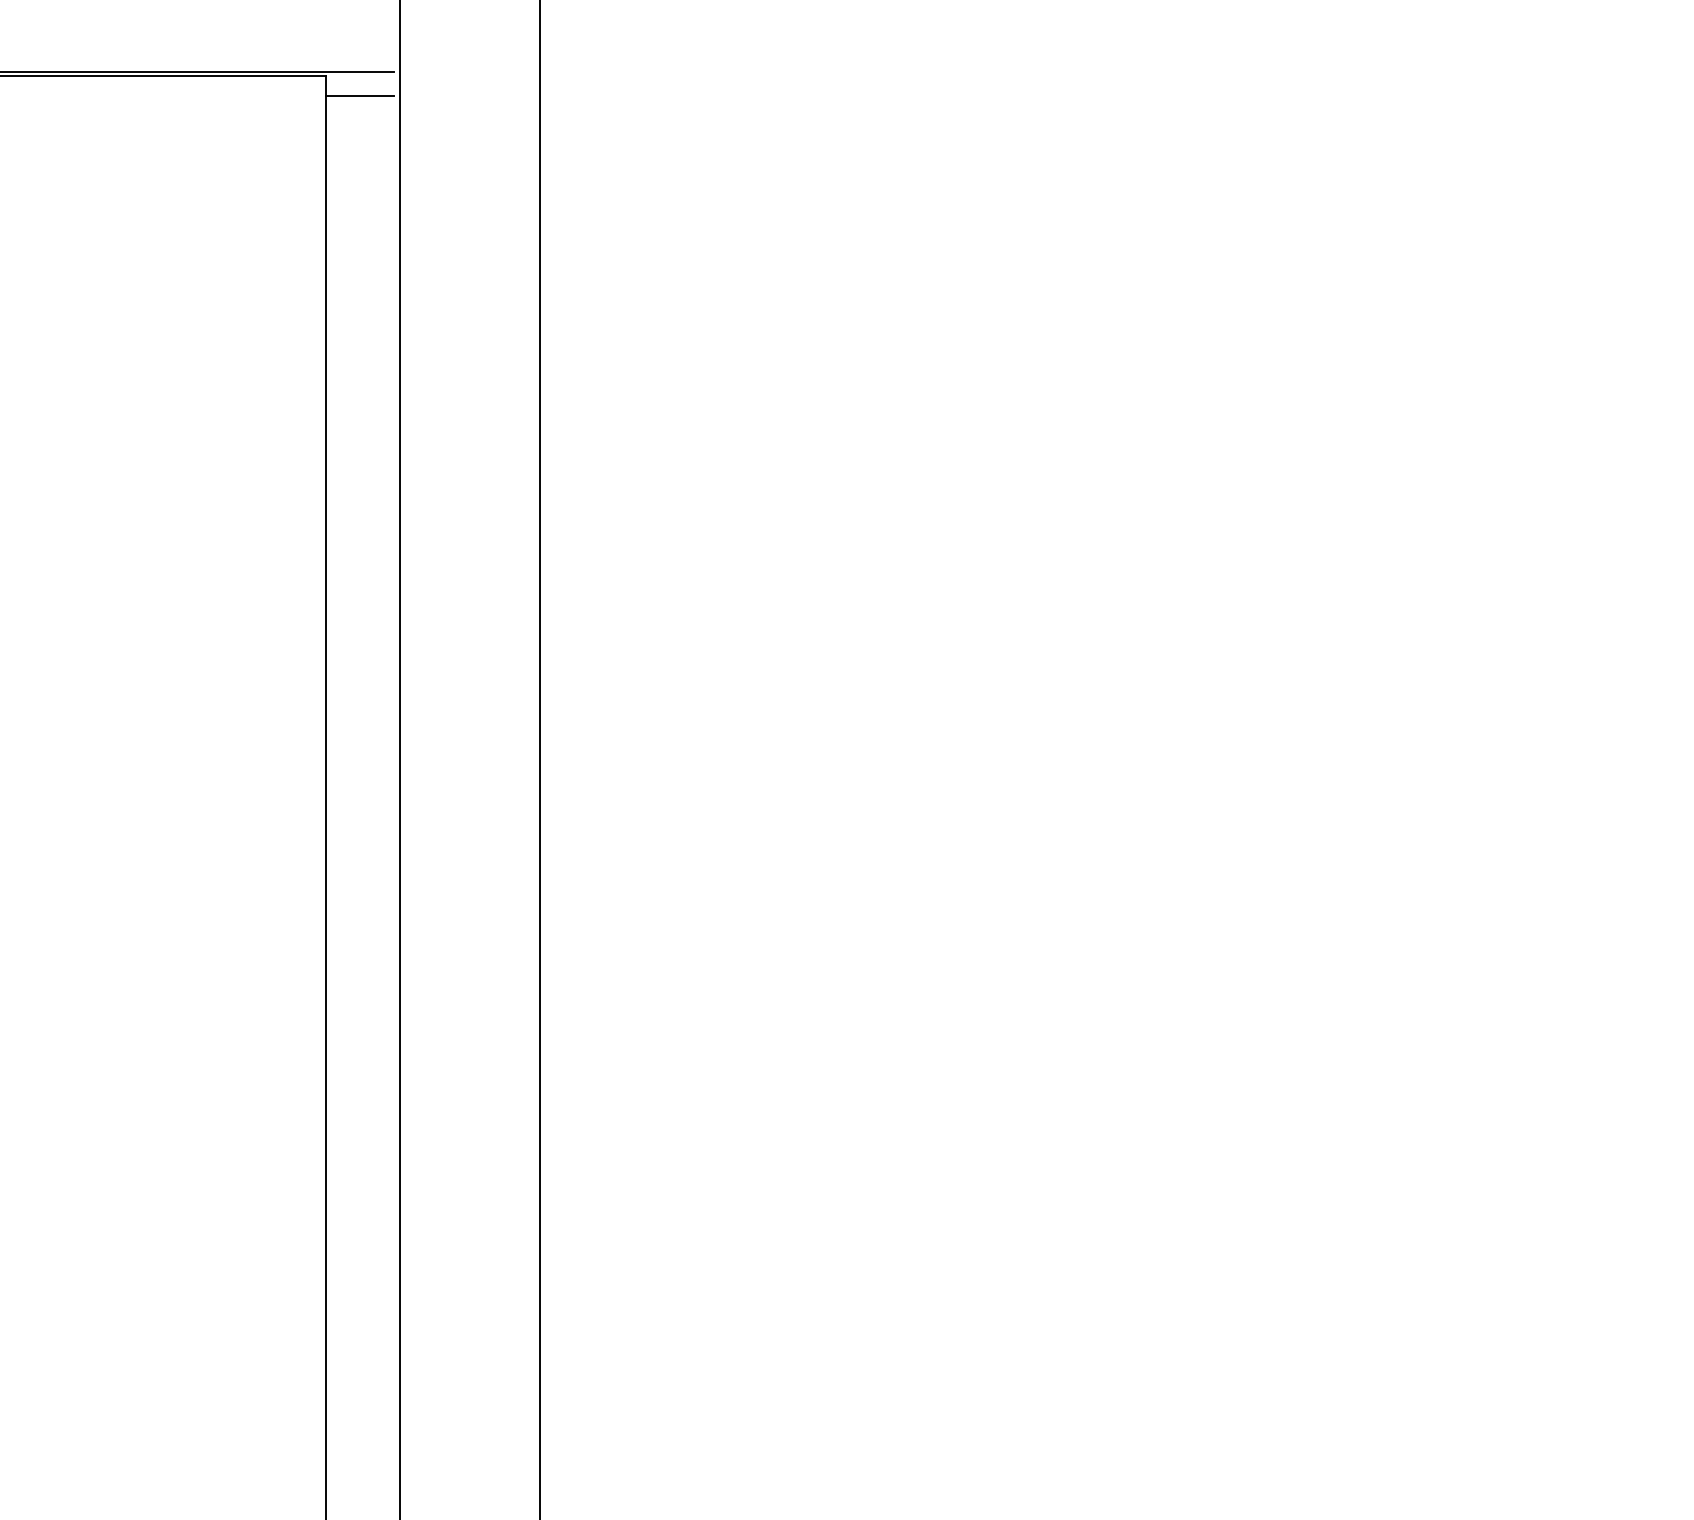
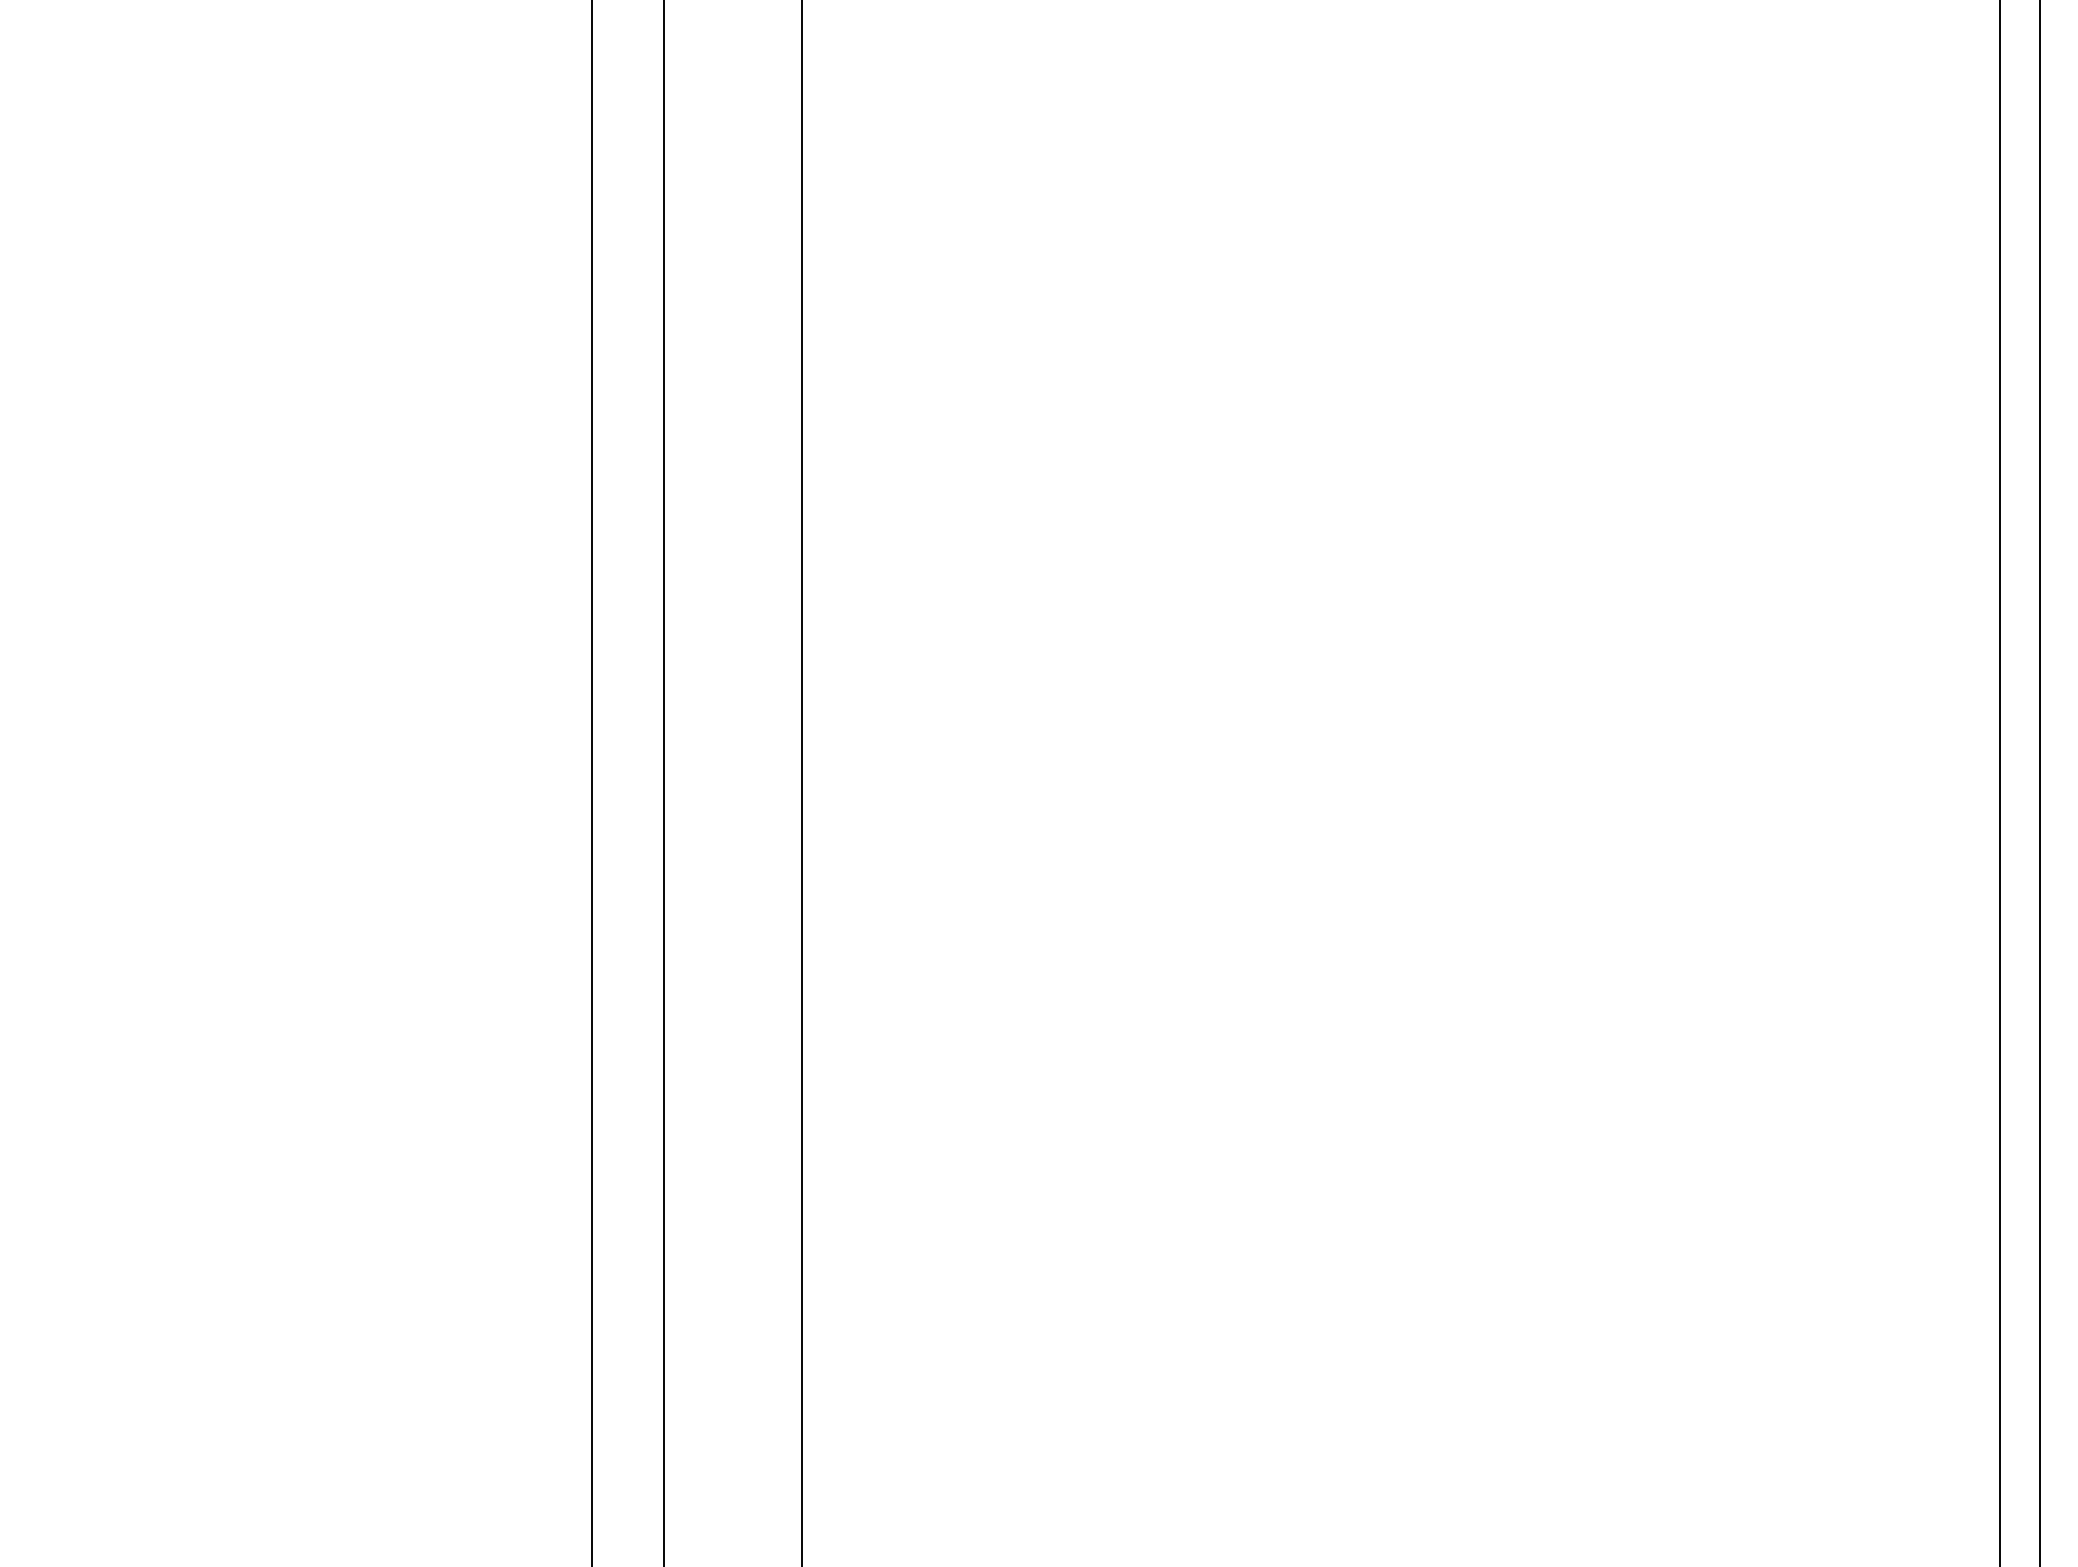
line: (359, 96) -> (625, 16), removed

